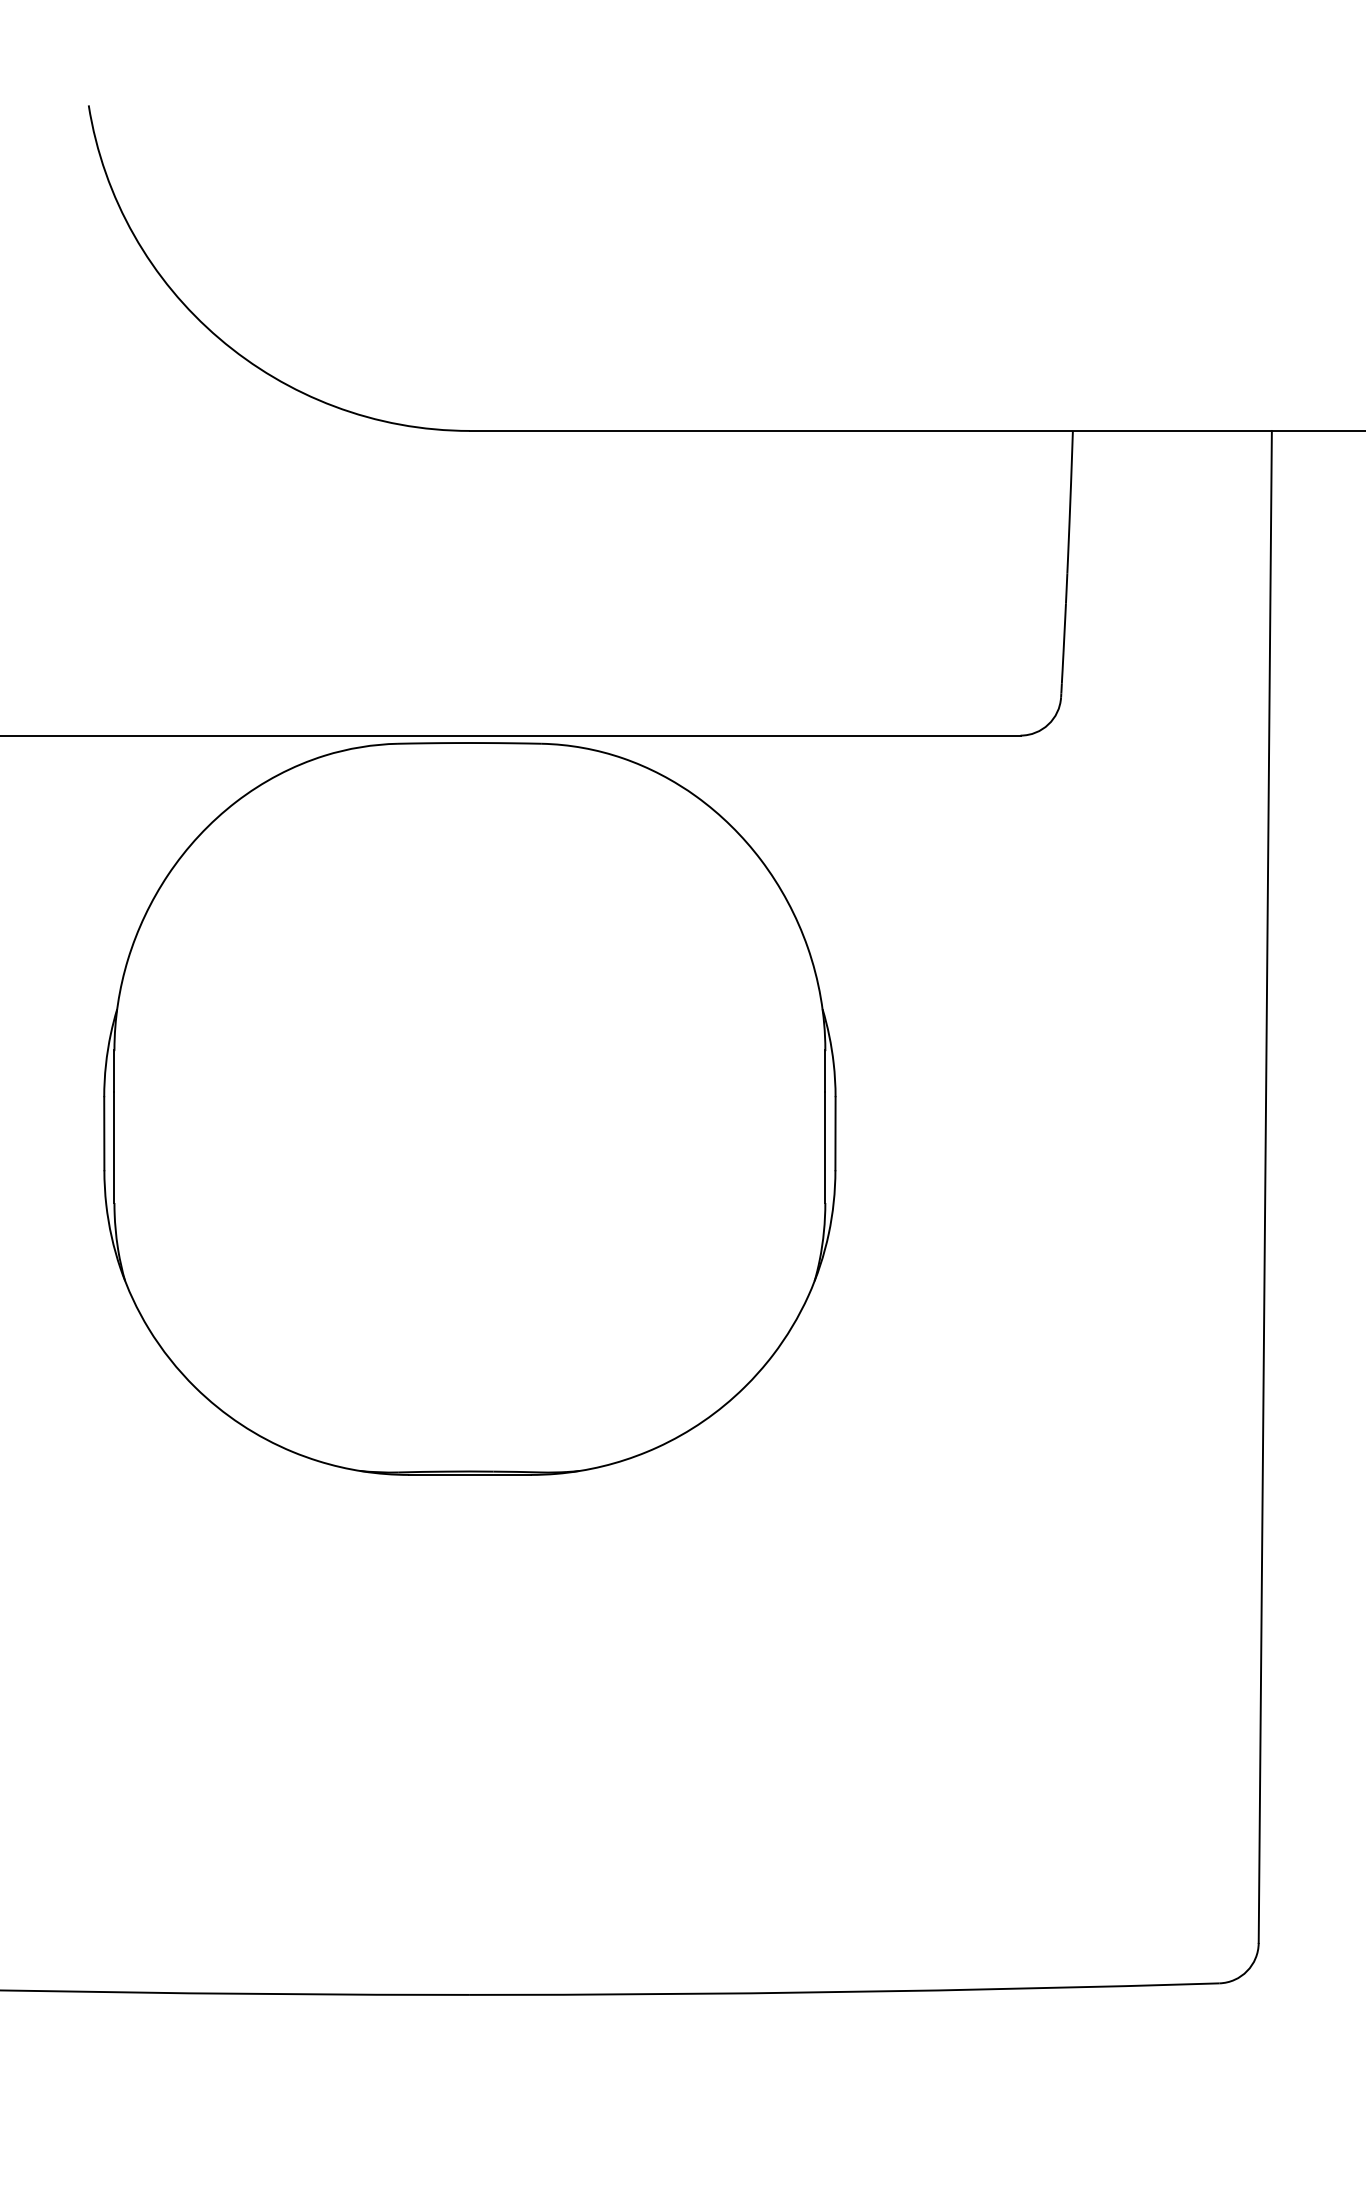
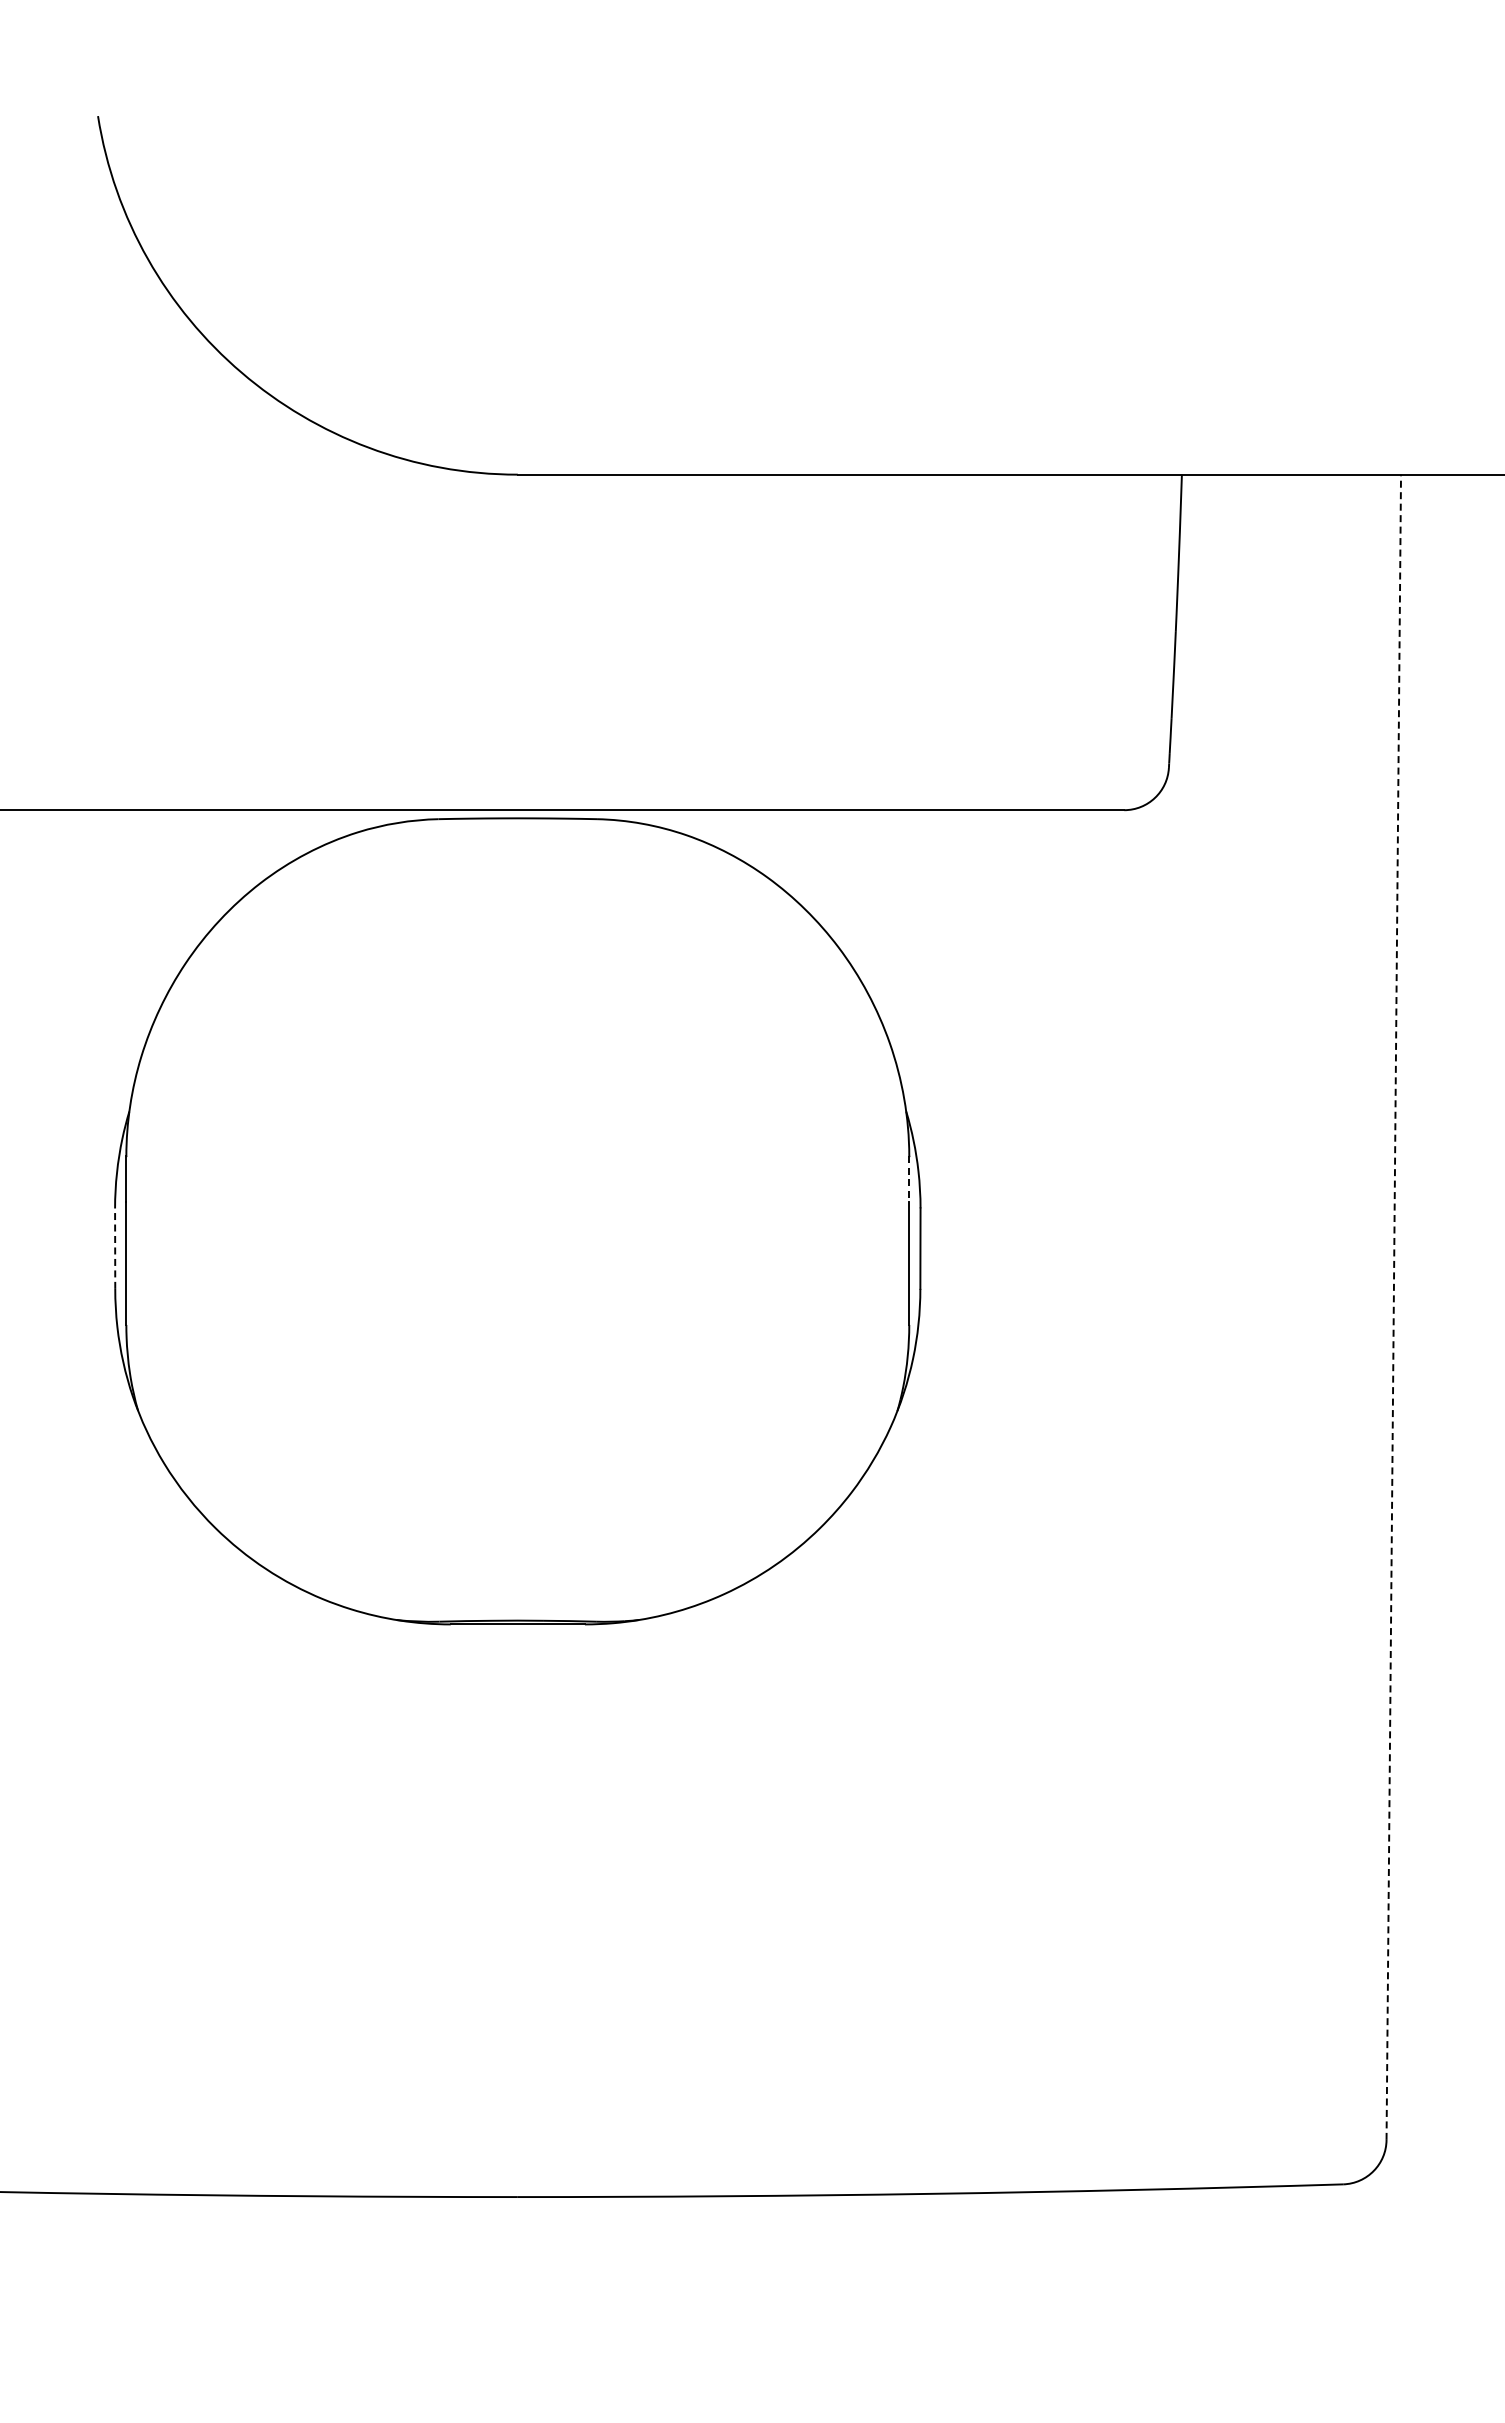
line: (825, 1070) -> (909, 1179), solid -> dashed
line: (104, 1133) -> (115, 1248), solid -> dashed
line: (1265, 1187) -> (1393, 1307), solid -> dashed

